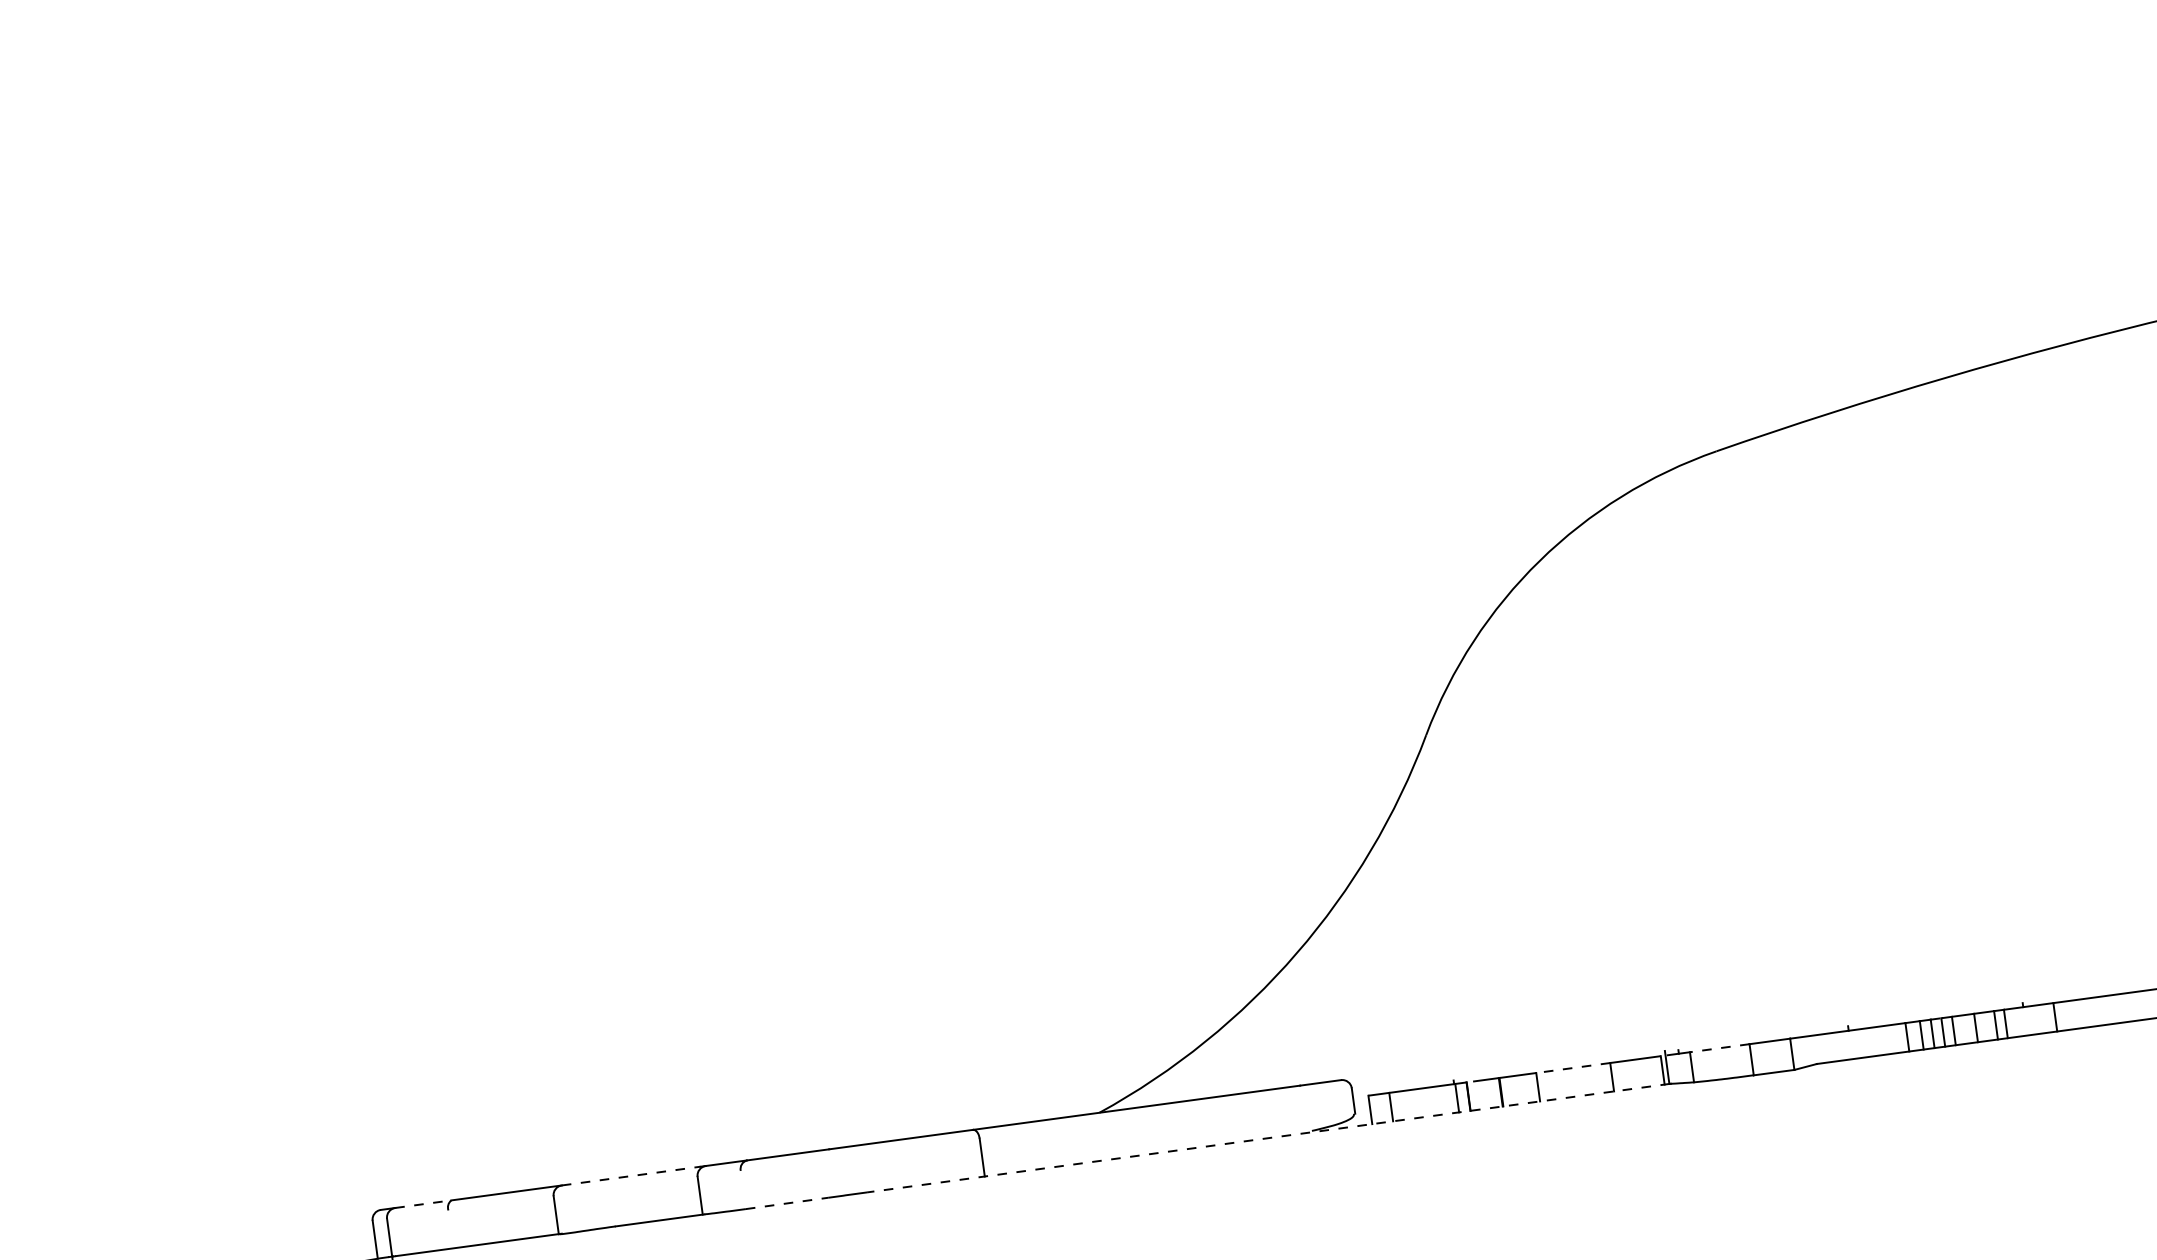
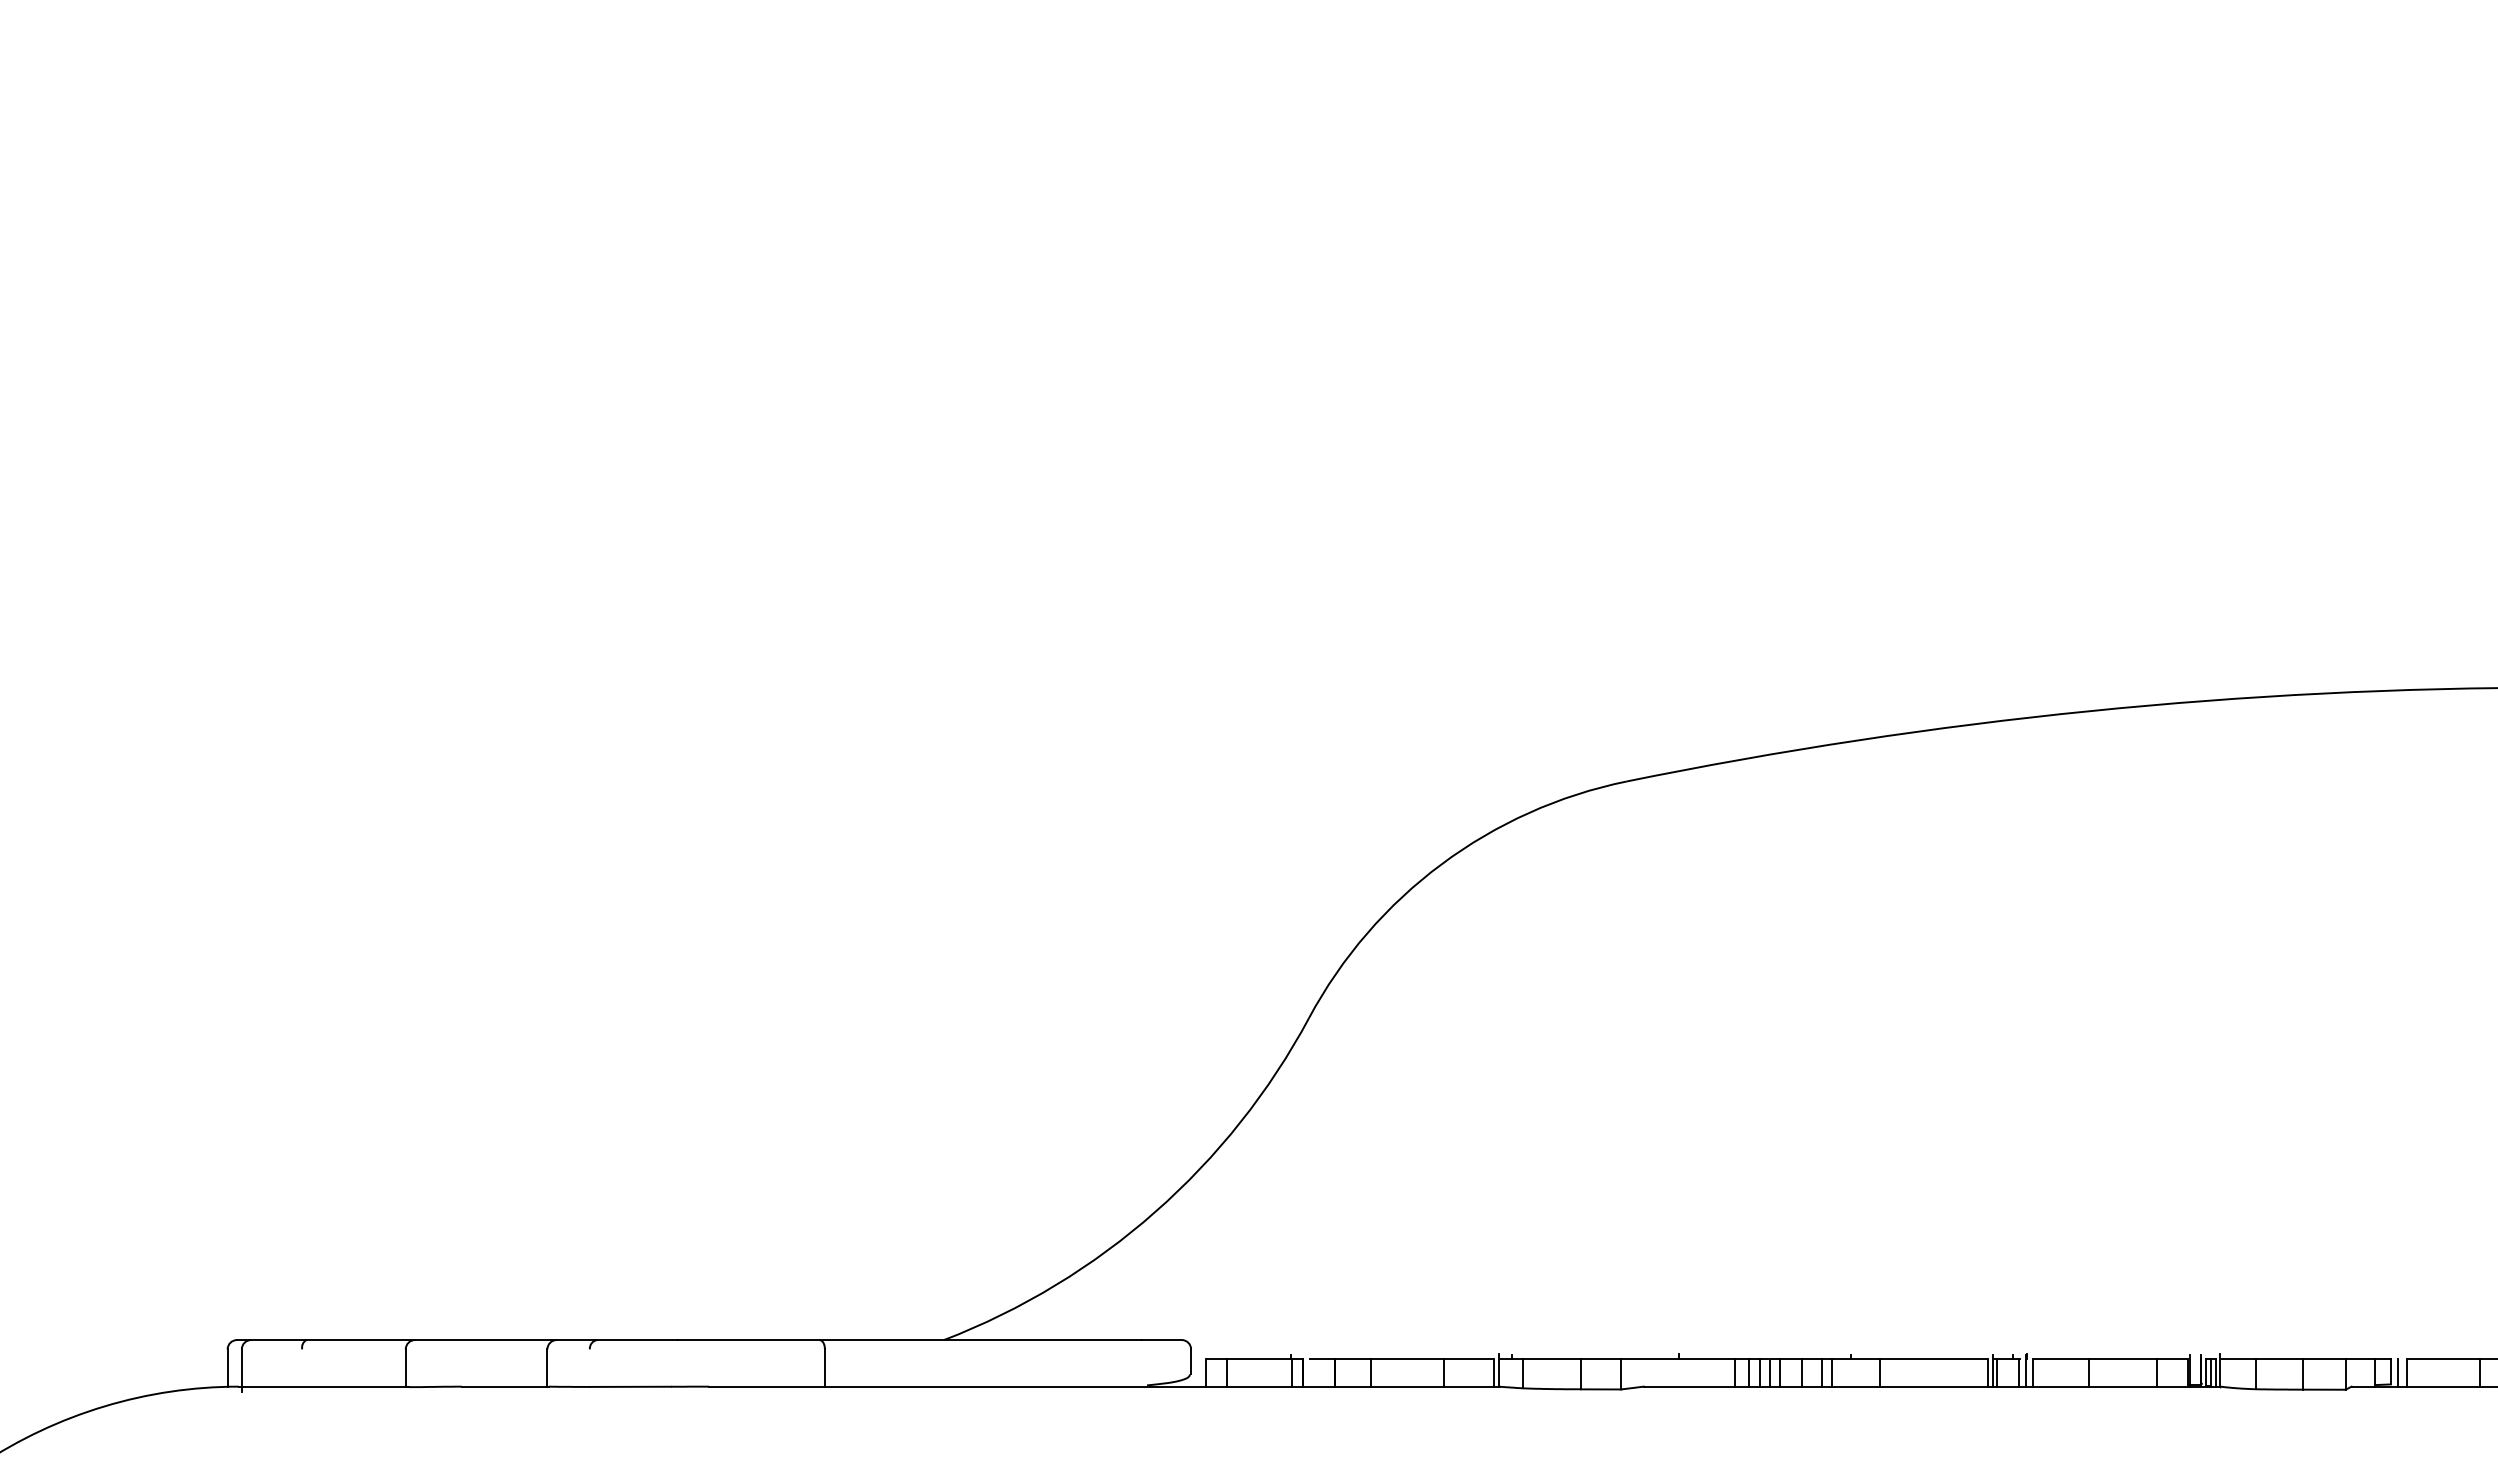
line: (1719, 1048) -> (1551, 1358), dashed -> solid
line: (1572, 1067) -> (1407, 1358), dashed -> solid
line: (1267, 1138) -> (1103, 1386), dashed -> solid
line: (631, 1176) -> (483, 1340), dashed -> solid
line: (787, 1203) -> (630, 1386), dashed -> solid
line: (423, 1204) -> (278, 1340), dashed -> solid

